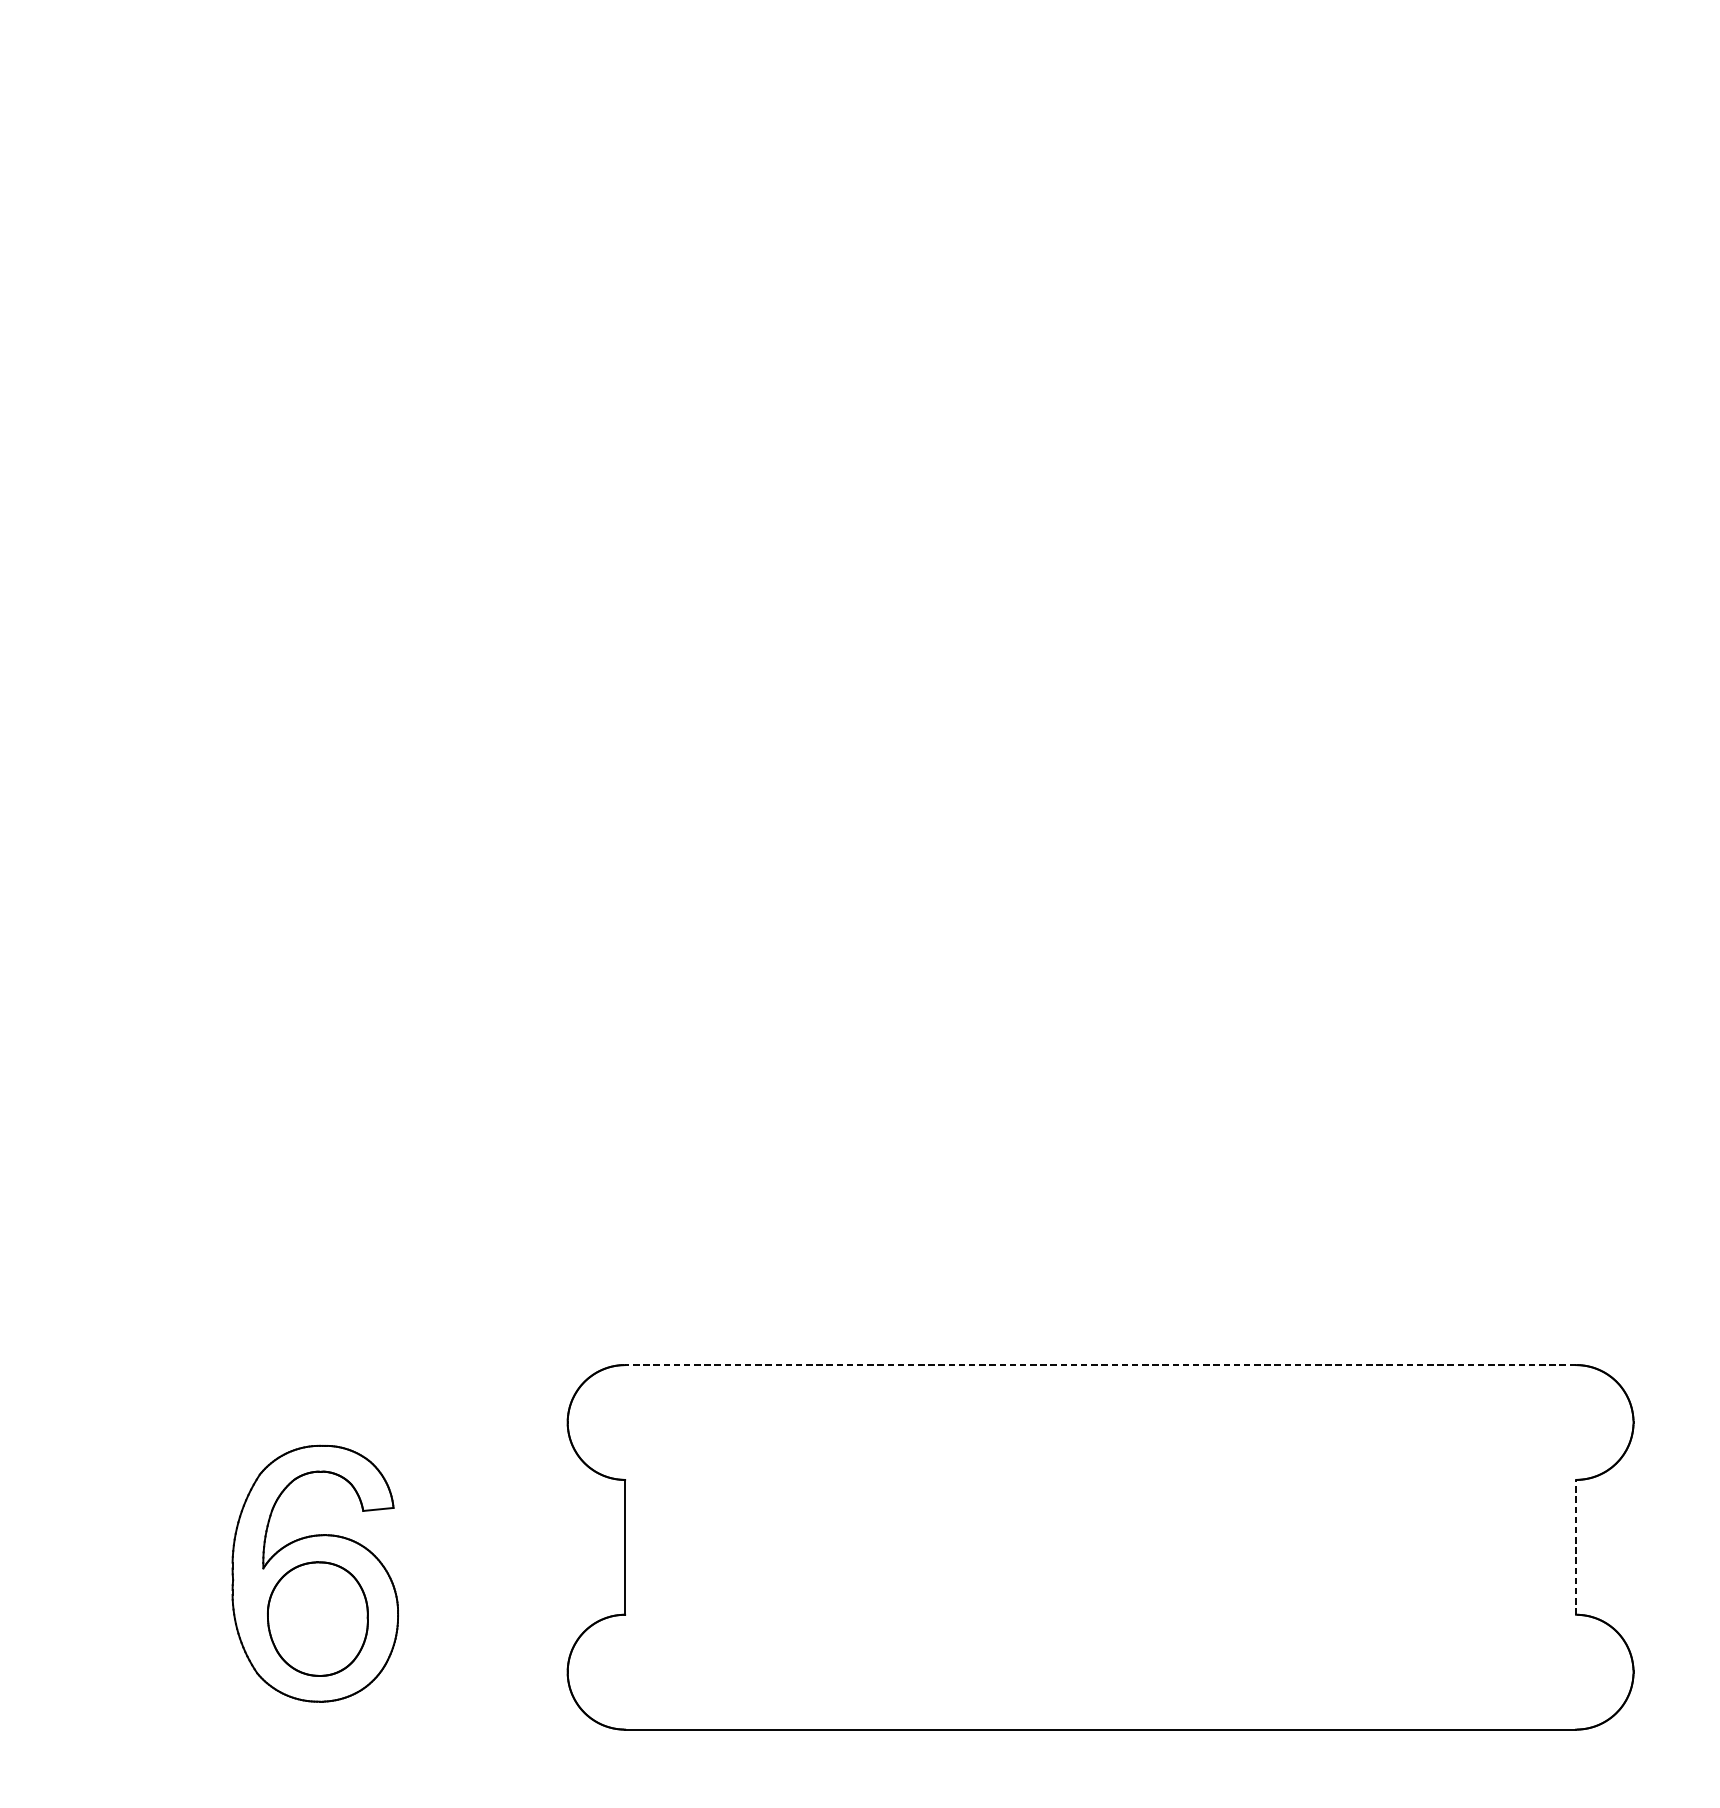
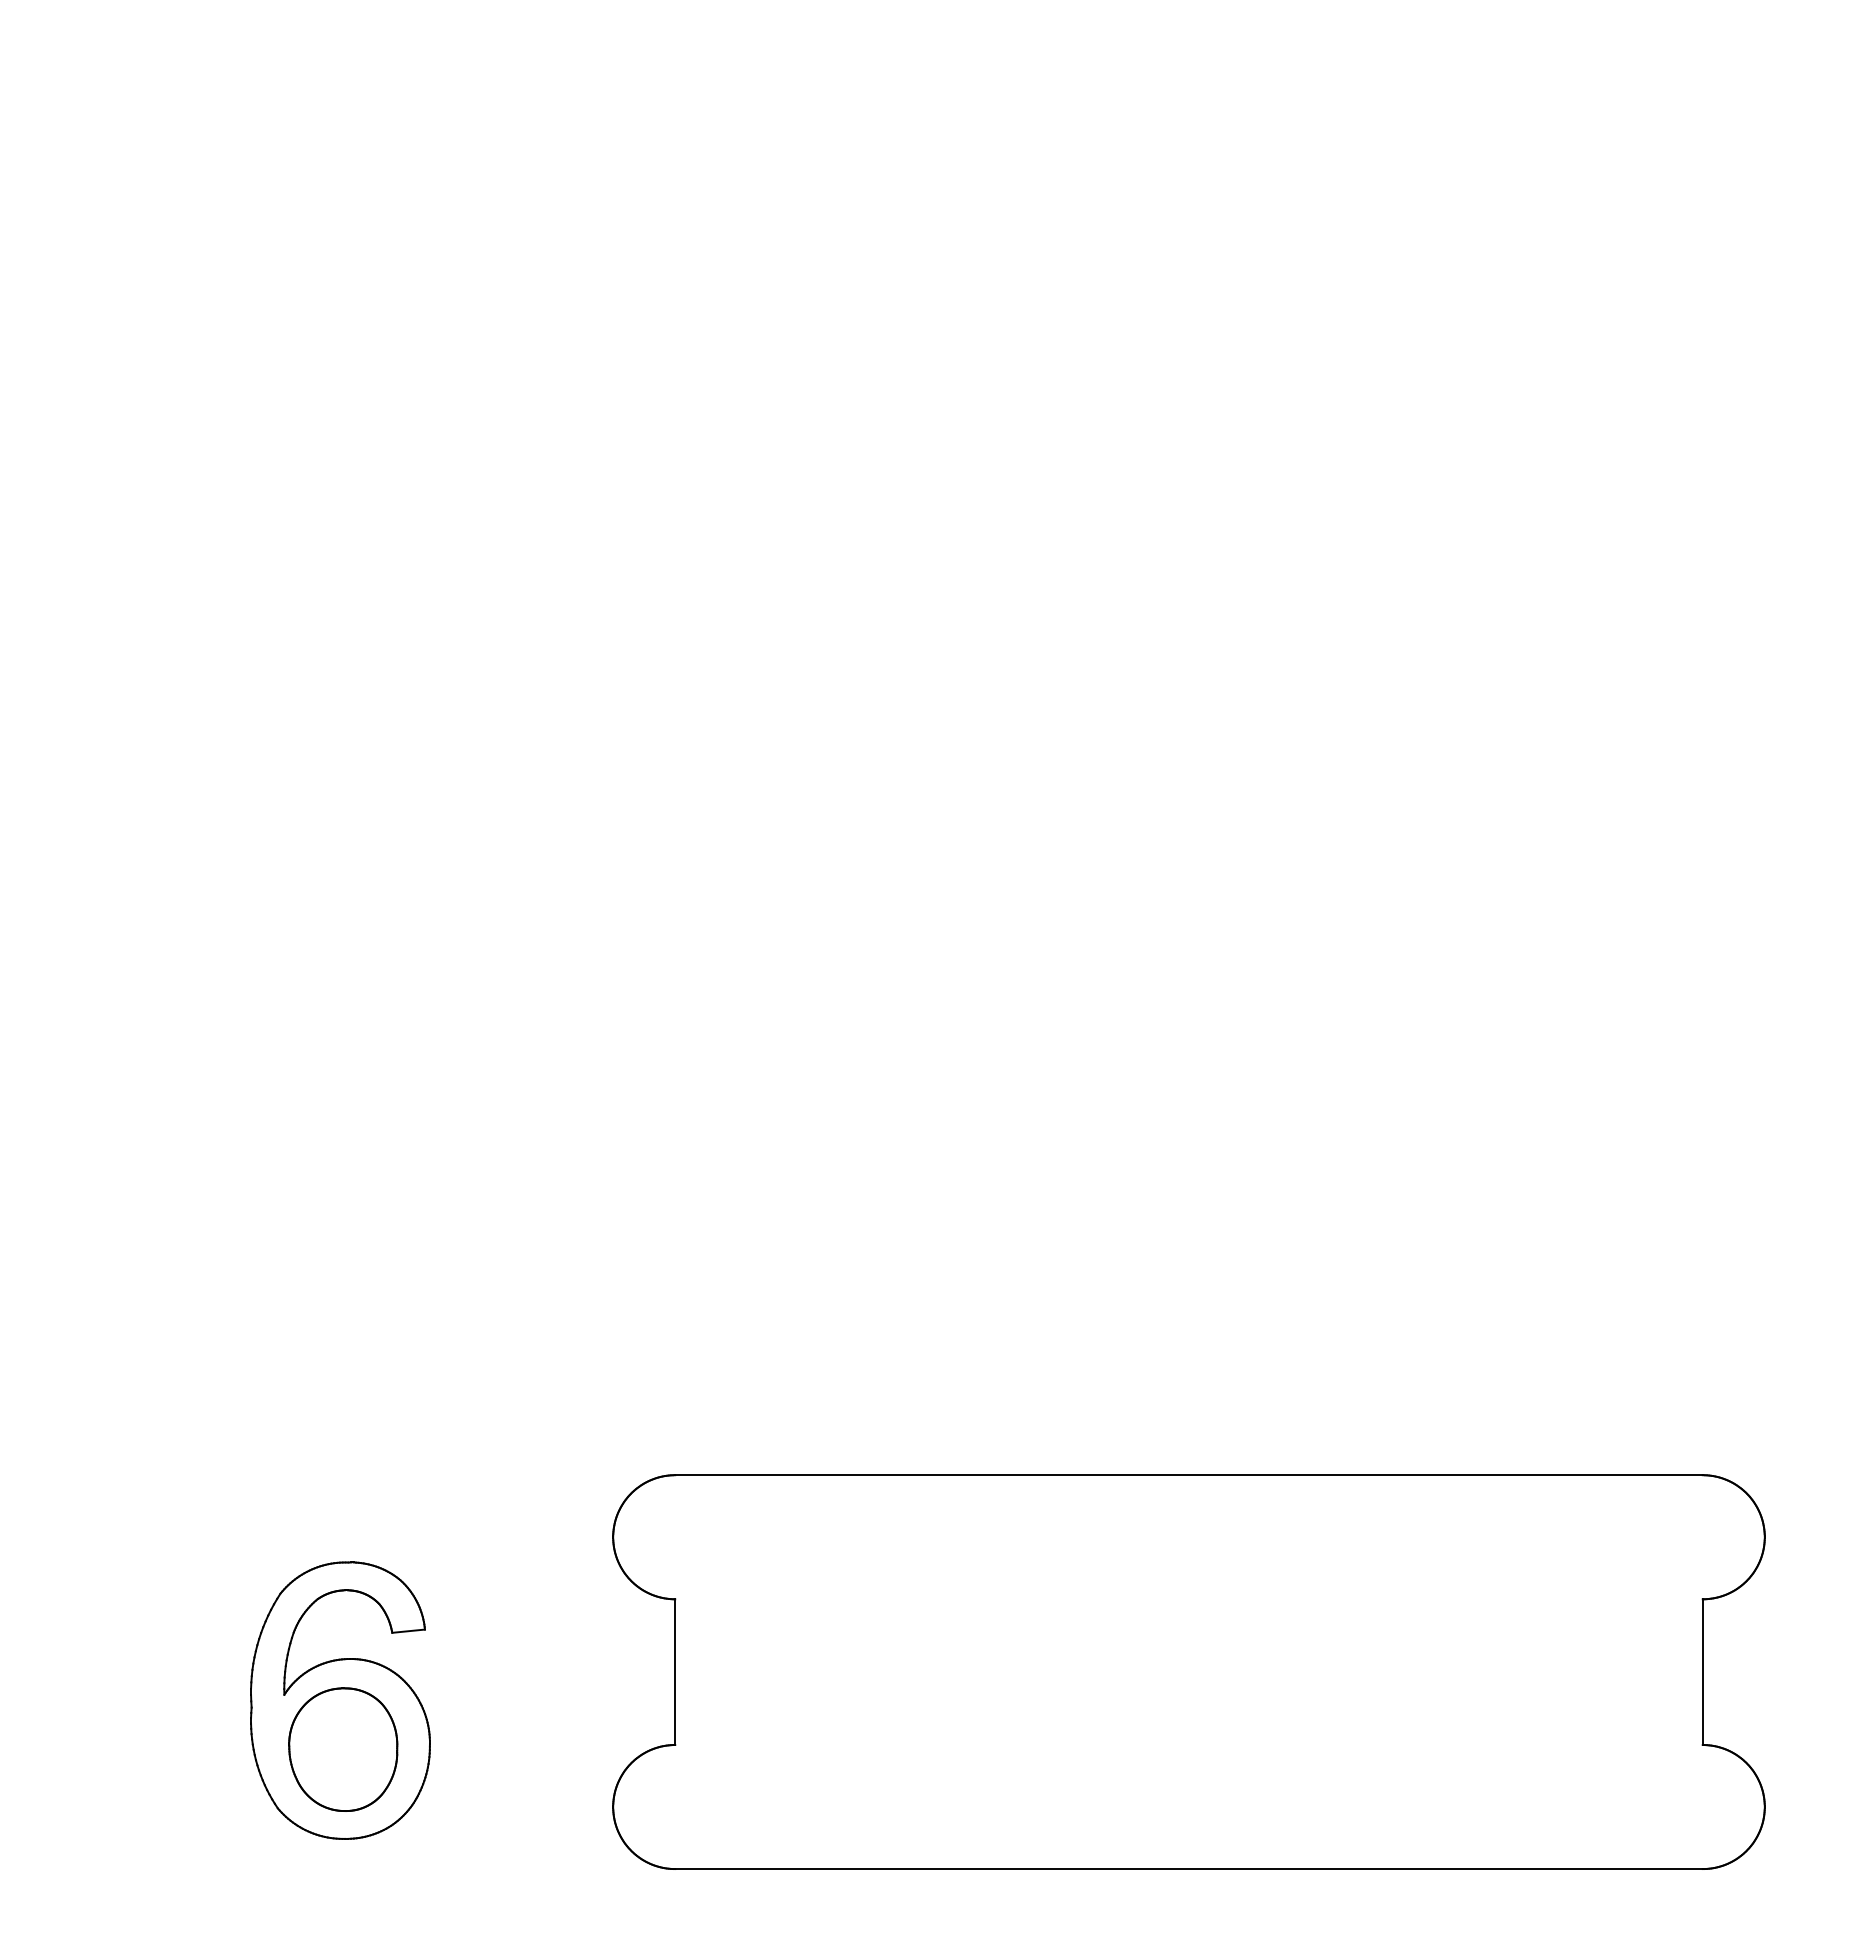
line: (1100, 1365) -> (1188, 1475), dashed -> solid
line: (1575, 1547) -> (1702, 1672), dashed -> solid

